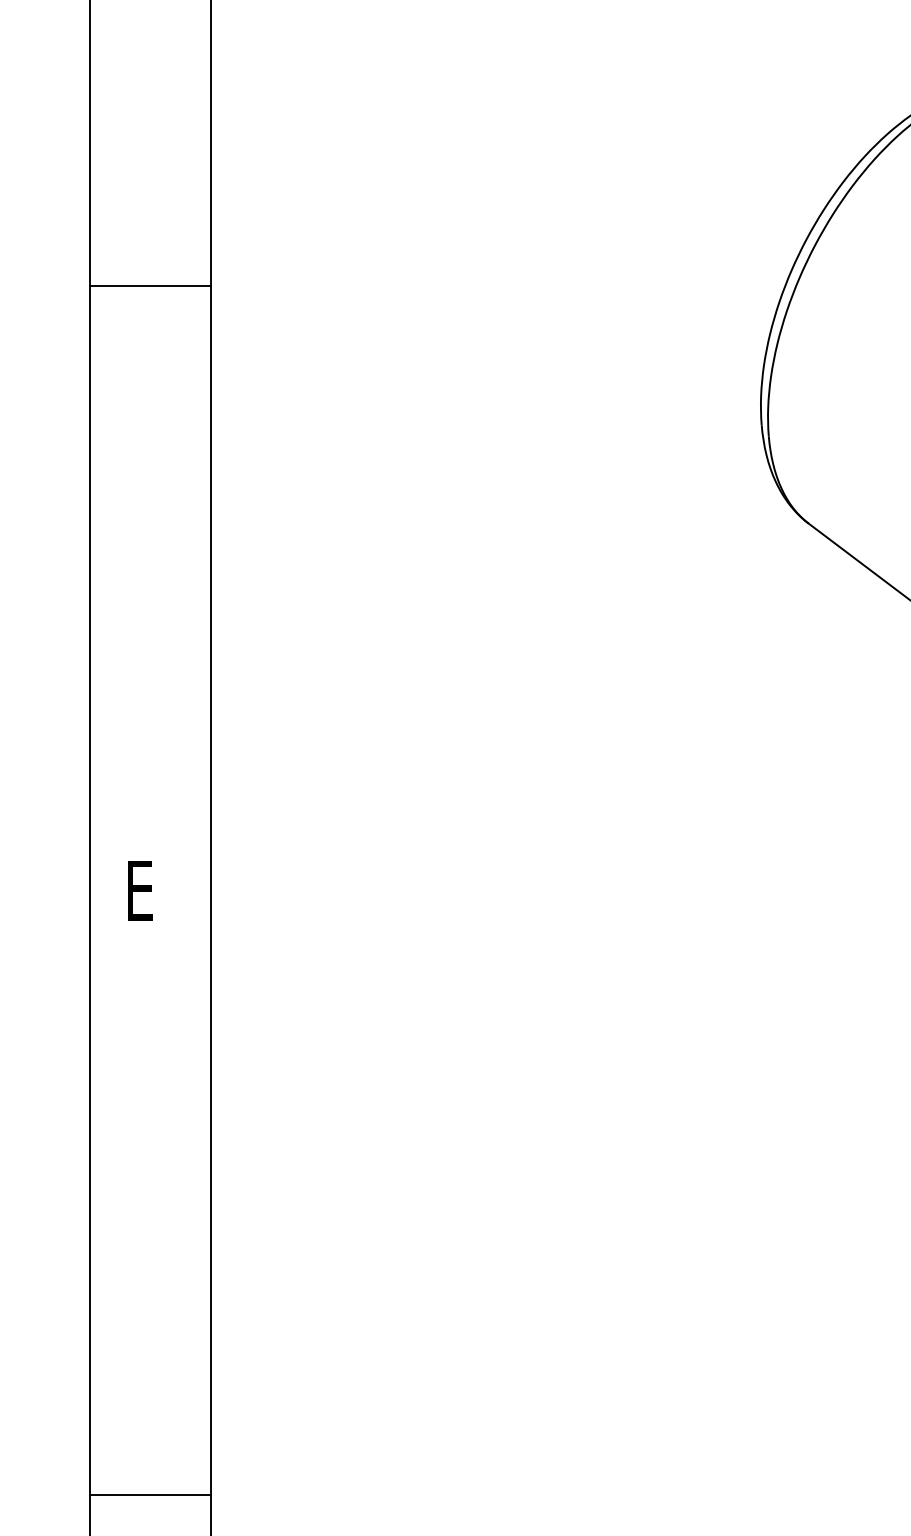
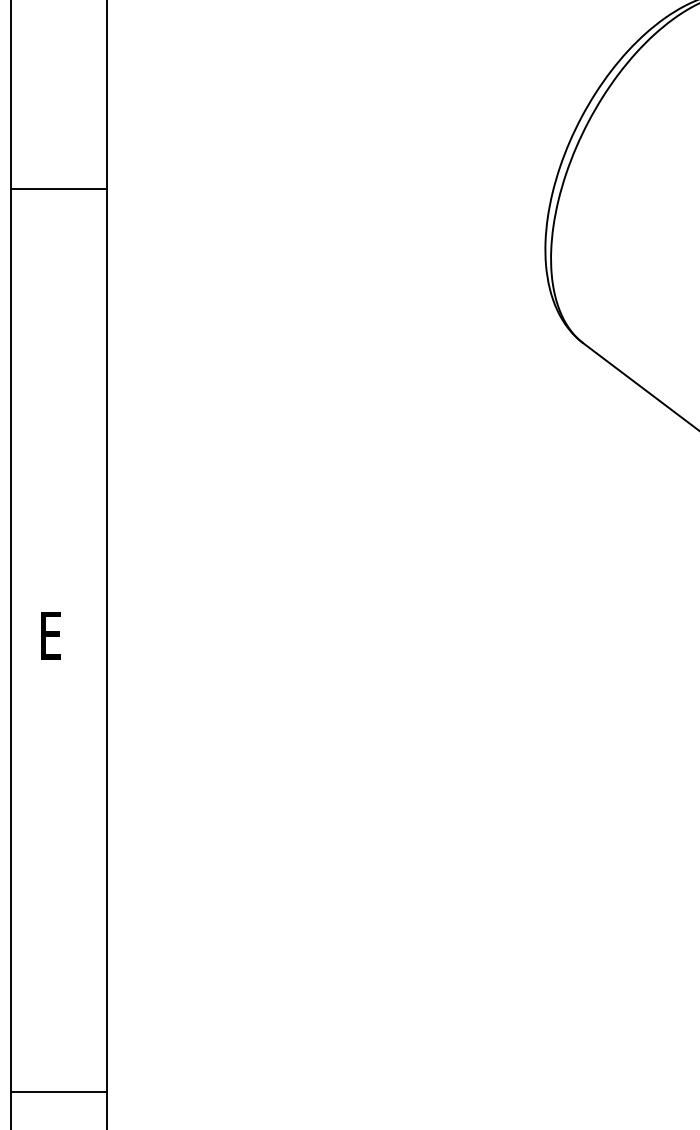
line: (150, 286) -> (59, 189), moved
line: (150, 1495) -> (59, 1091), moved

